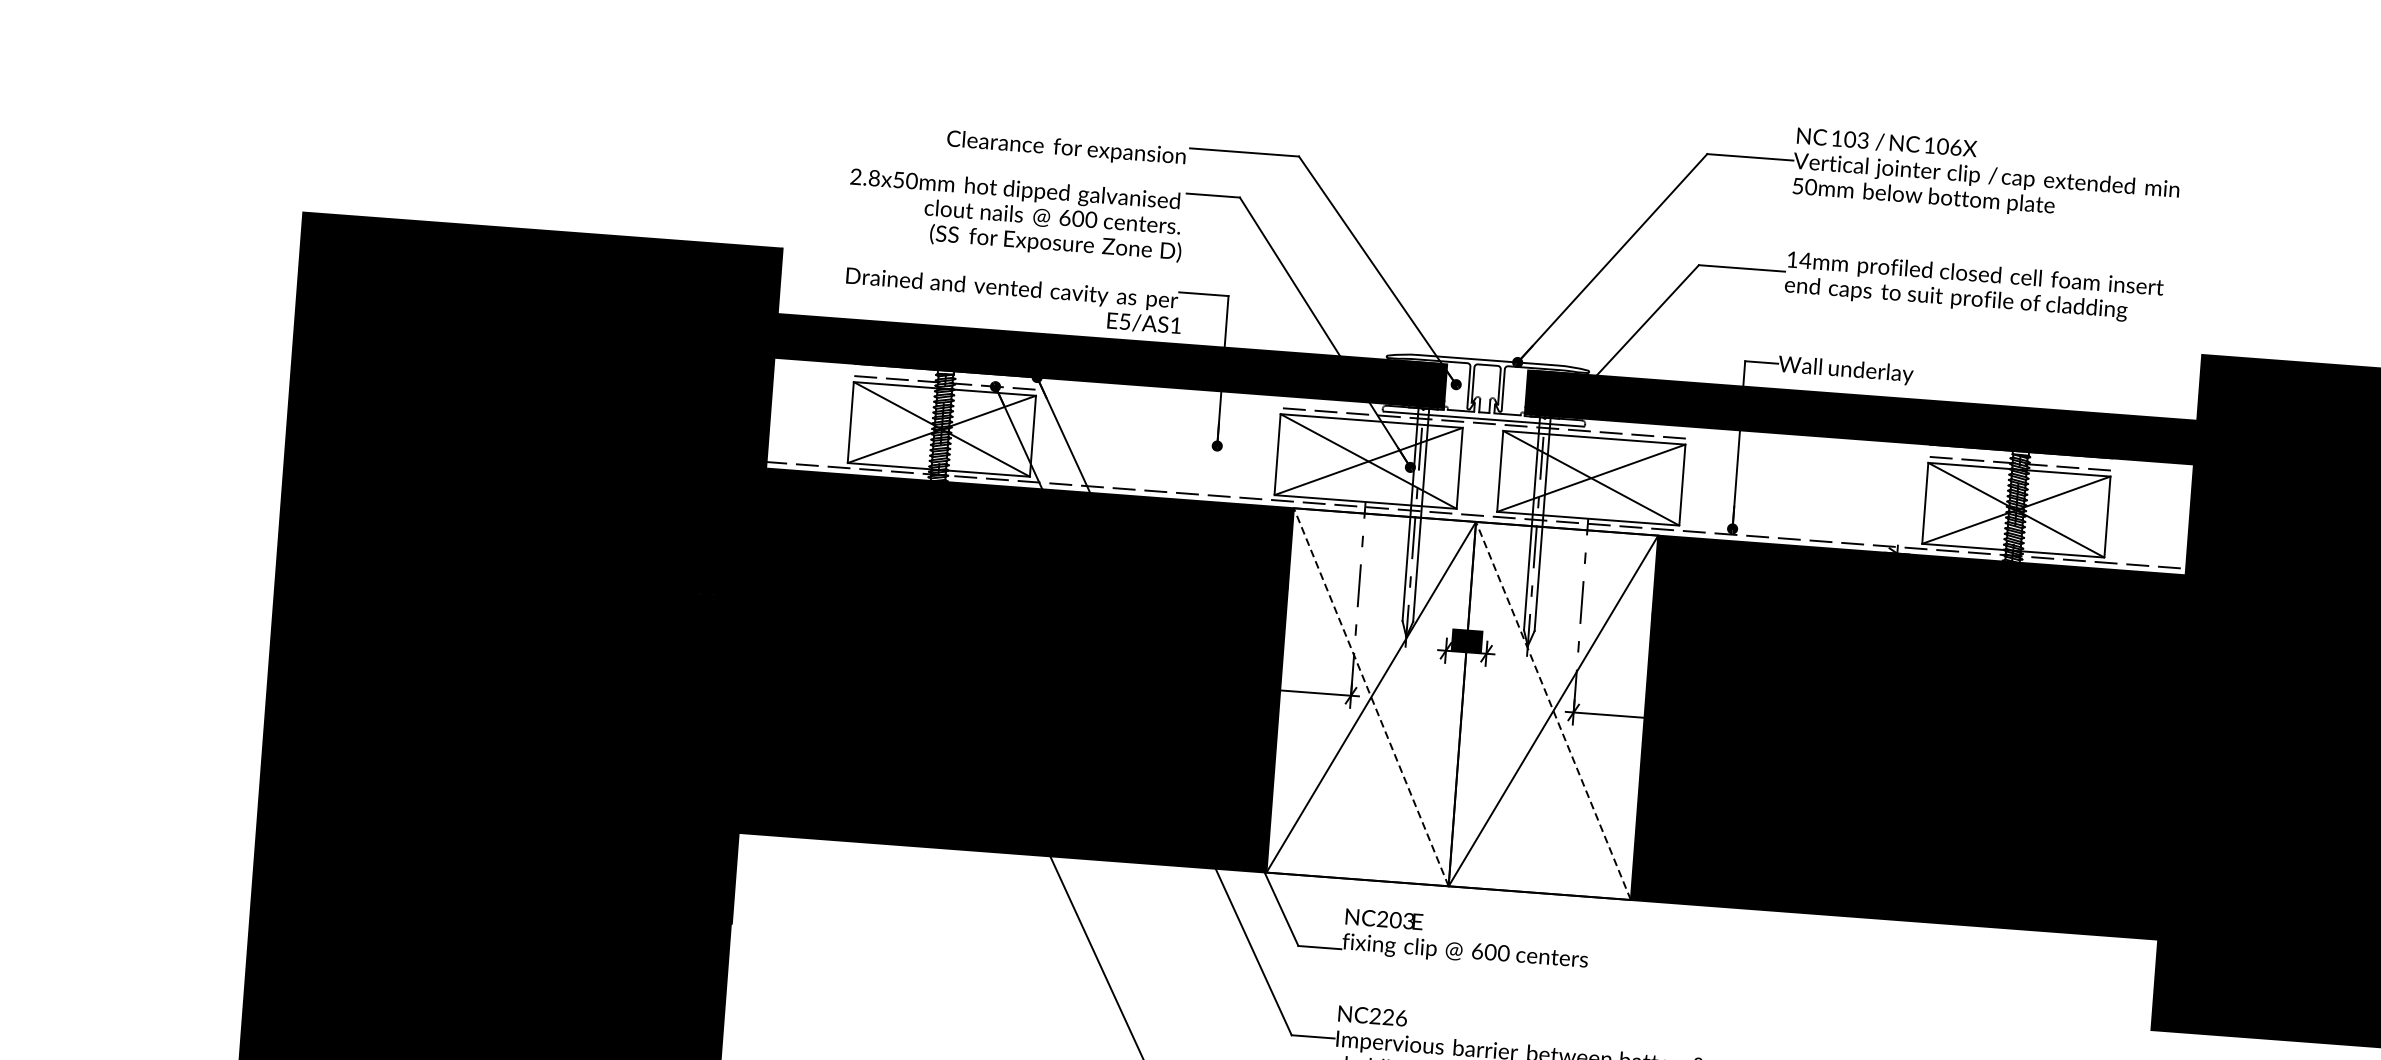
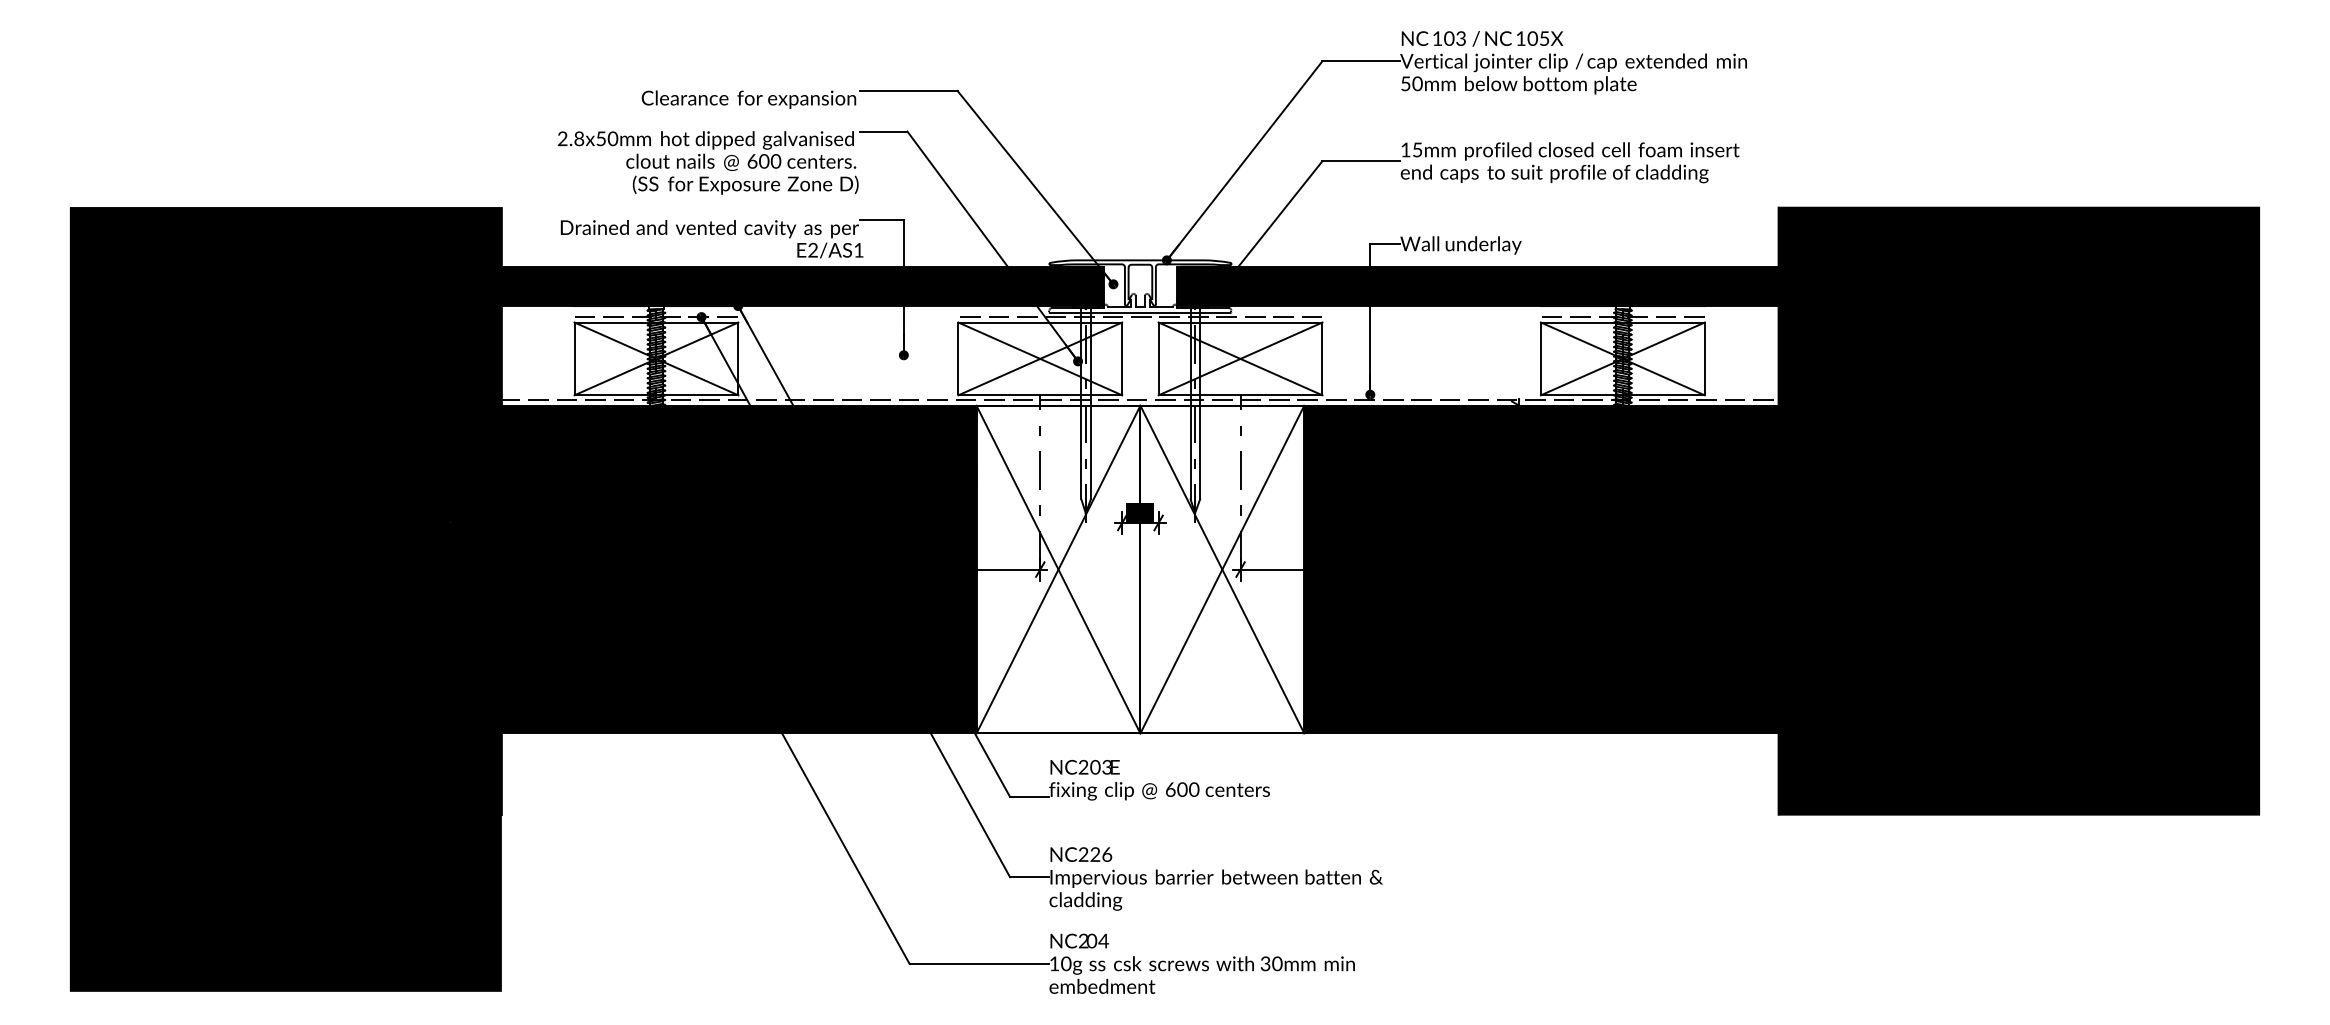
text: (1956, 147) -> (1544, 38), 106X -> 105X
text: (1805, 260) -> (1417, 149), 14mm -> 15mm
text: (1124, 320) -> (812, 249), E5/AS1 -> E2/AS1
line: (1371, 697) -> (1058, 569), dashed -> solid
line: (1553, 710) -> (1222, 569), dashed -> solid

